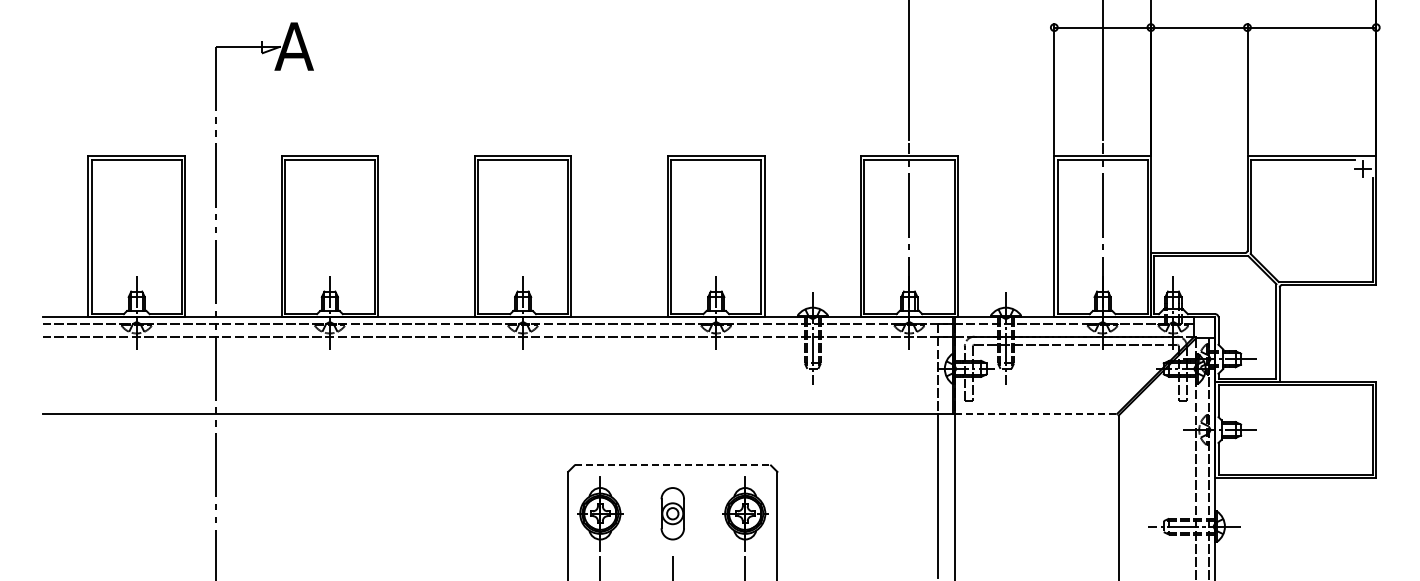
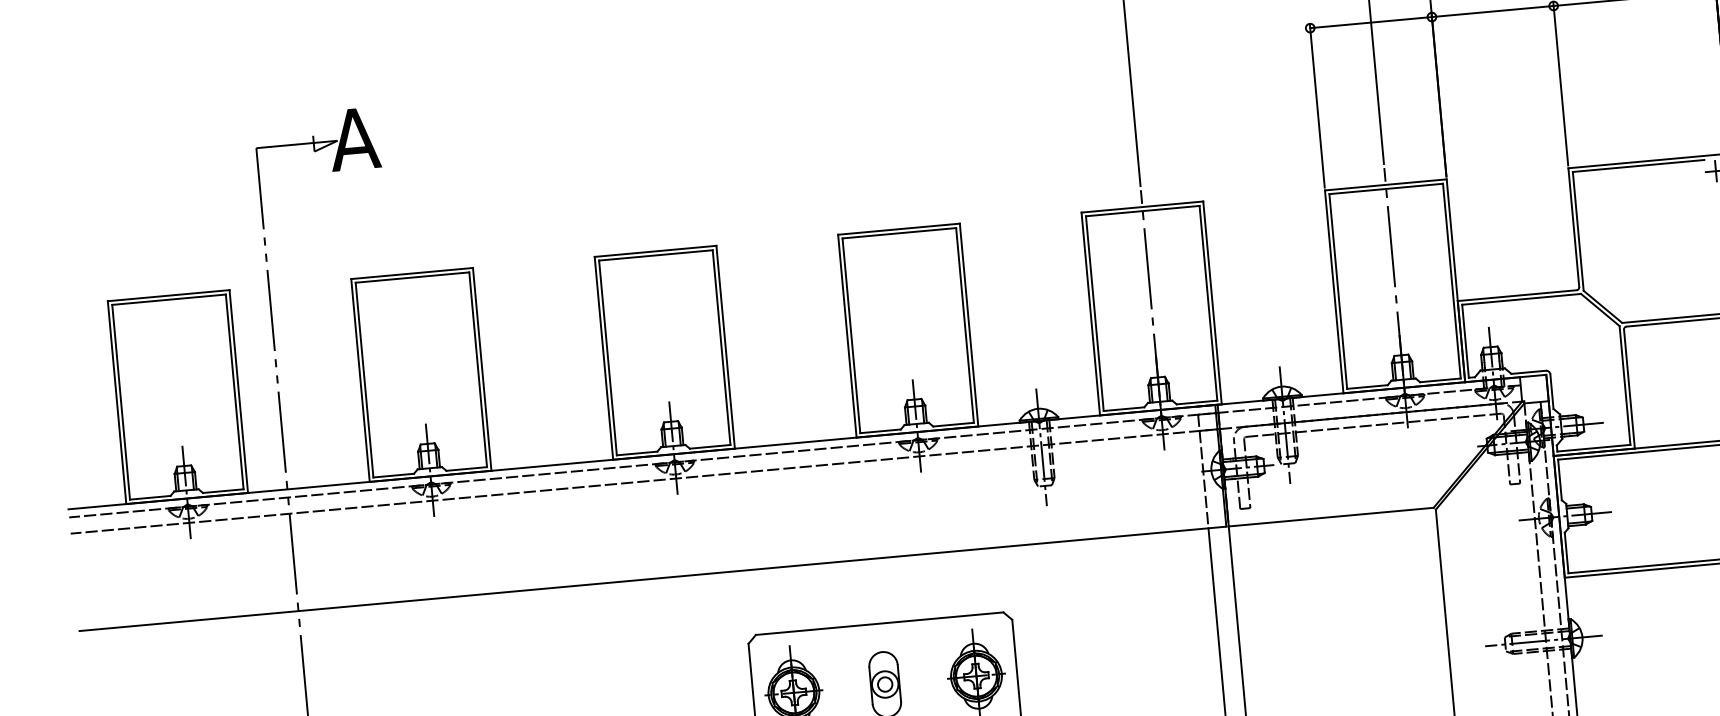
line: (1036, 413) -> (1332, 516), dashed -> solid
line: (673, 465) -> (880, 623), dashed -> solid

